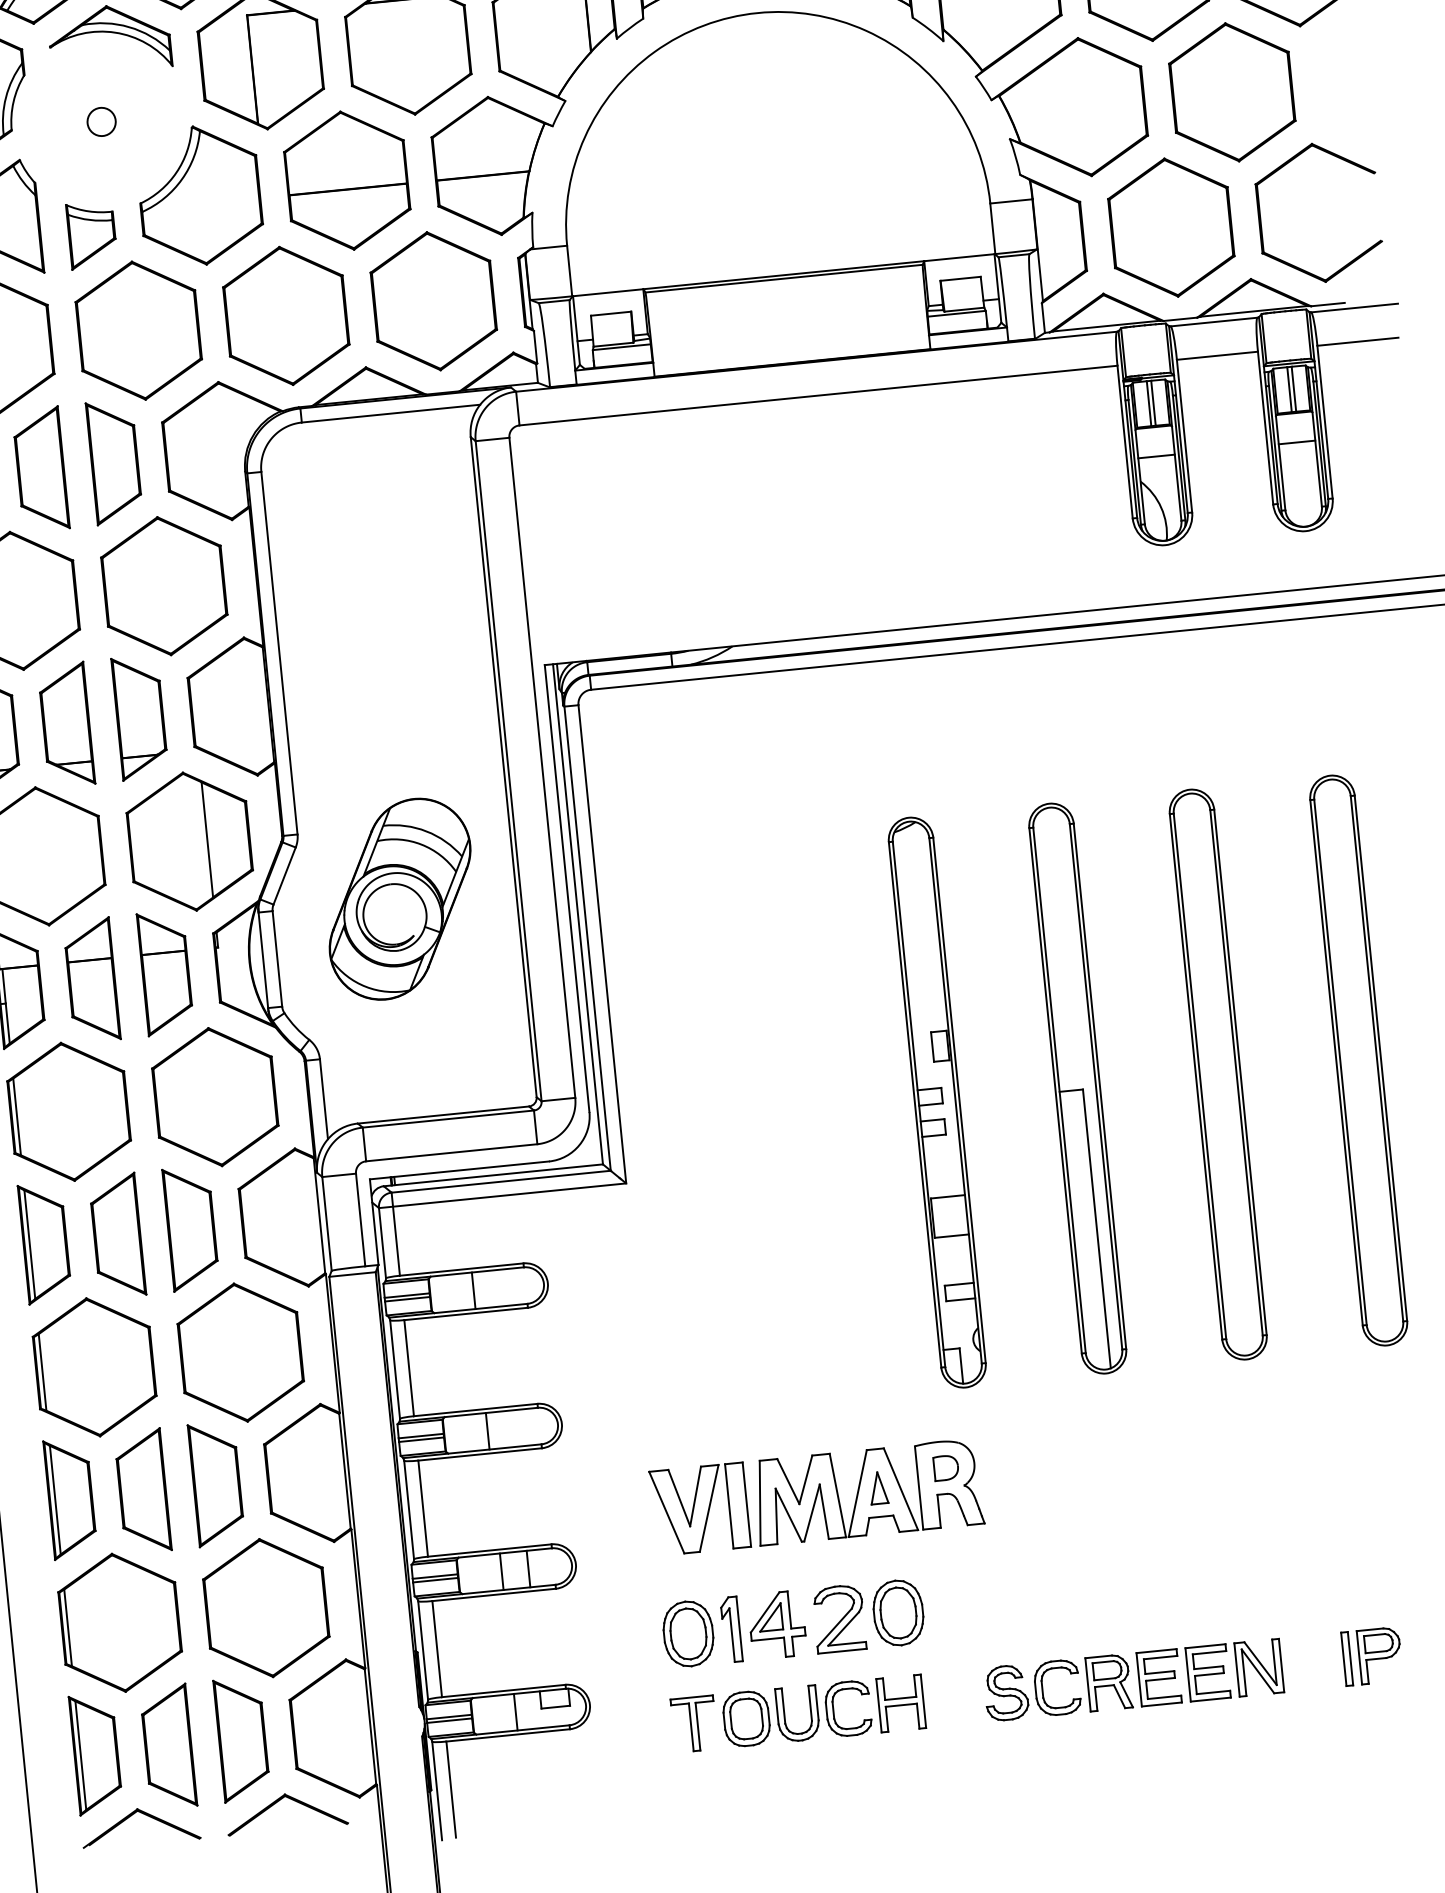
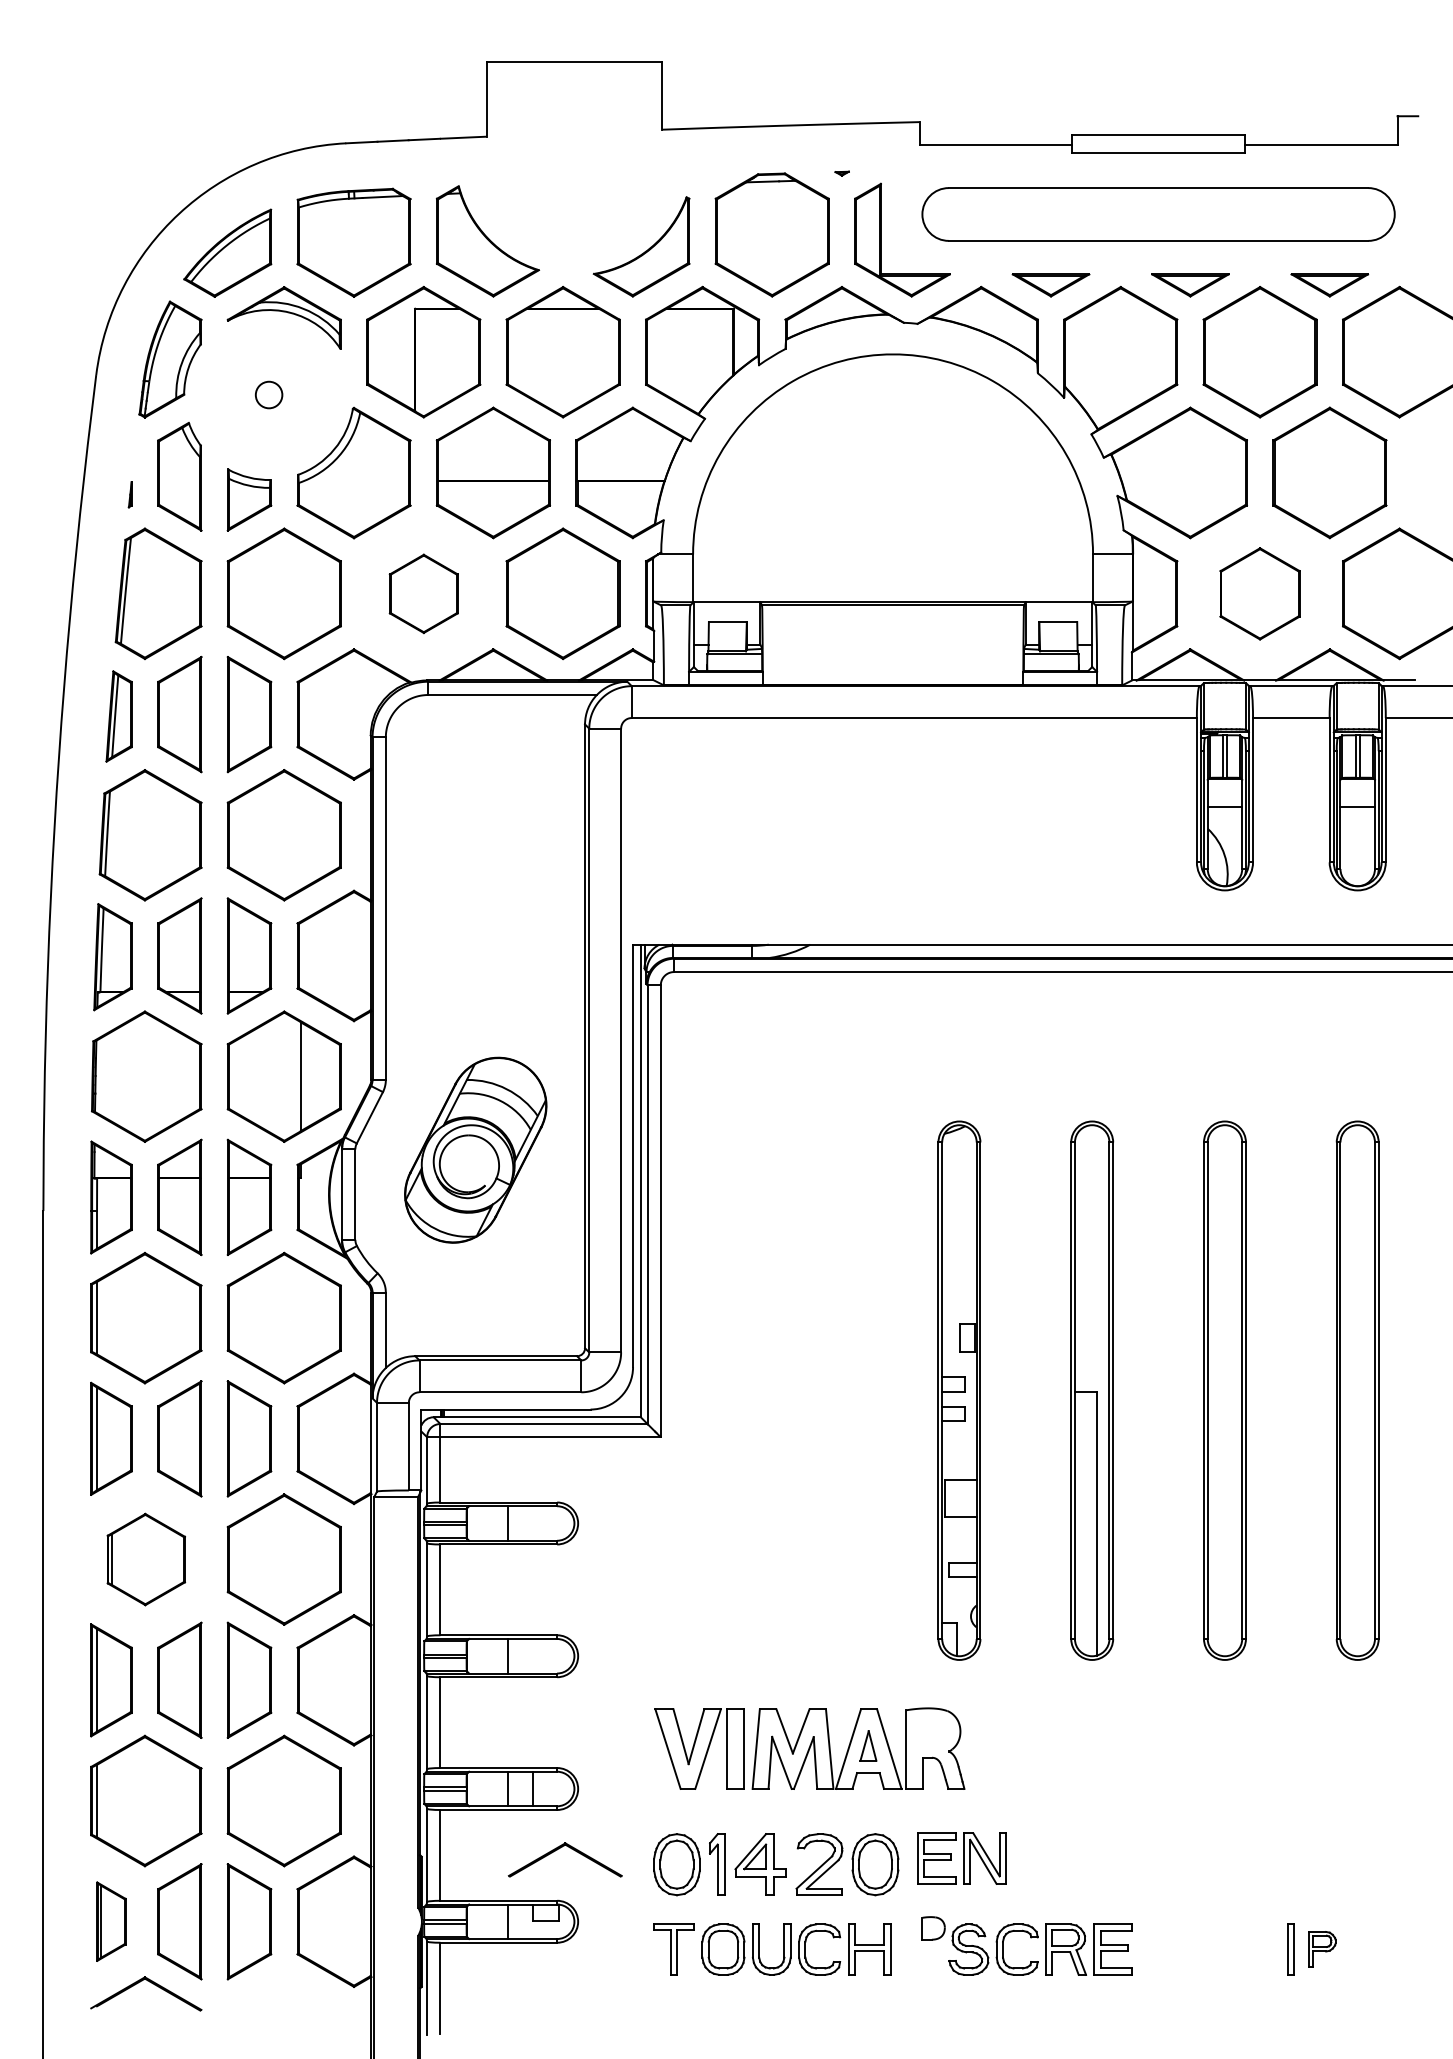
part: (1170, 227) -> (1259, 593), size x0.7
part: (285, 315) -> (423, 593), size x0.6
part: (94, 1367) -> (146, 1559), size x0.7
part: (946, 1468) -> (933, 1928), moved
part: (1380, 1655) -> (1322, 1949), size x0.7
part: (1234, 1670) -> (961, 1858), moved
part: (96, 1753) -> (111, 1921), size x0.7
part: (279, 1801) -> (559, 1849), moved

